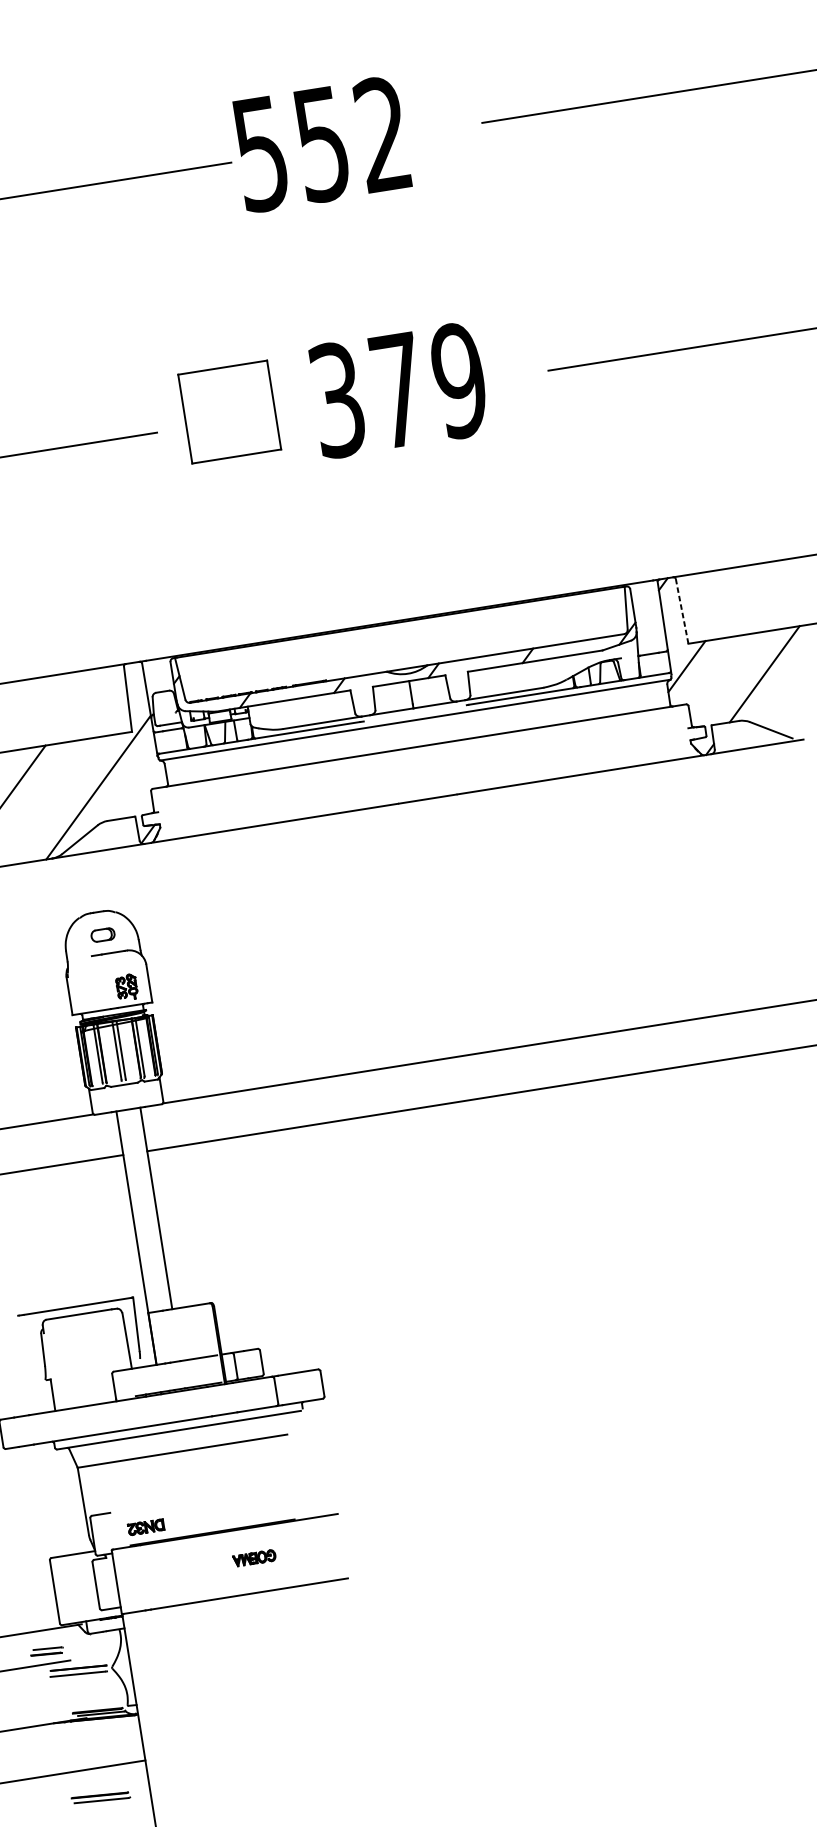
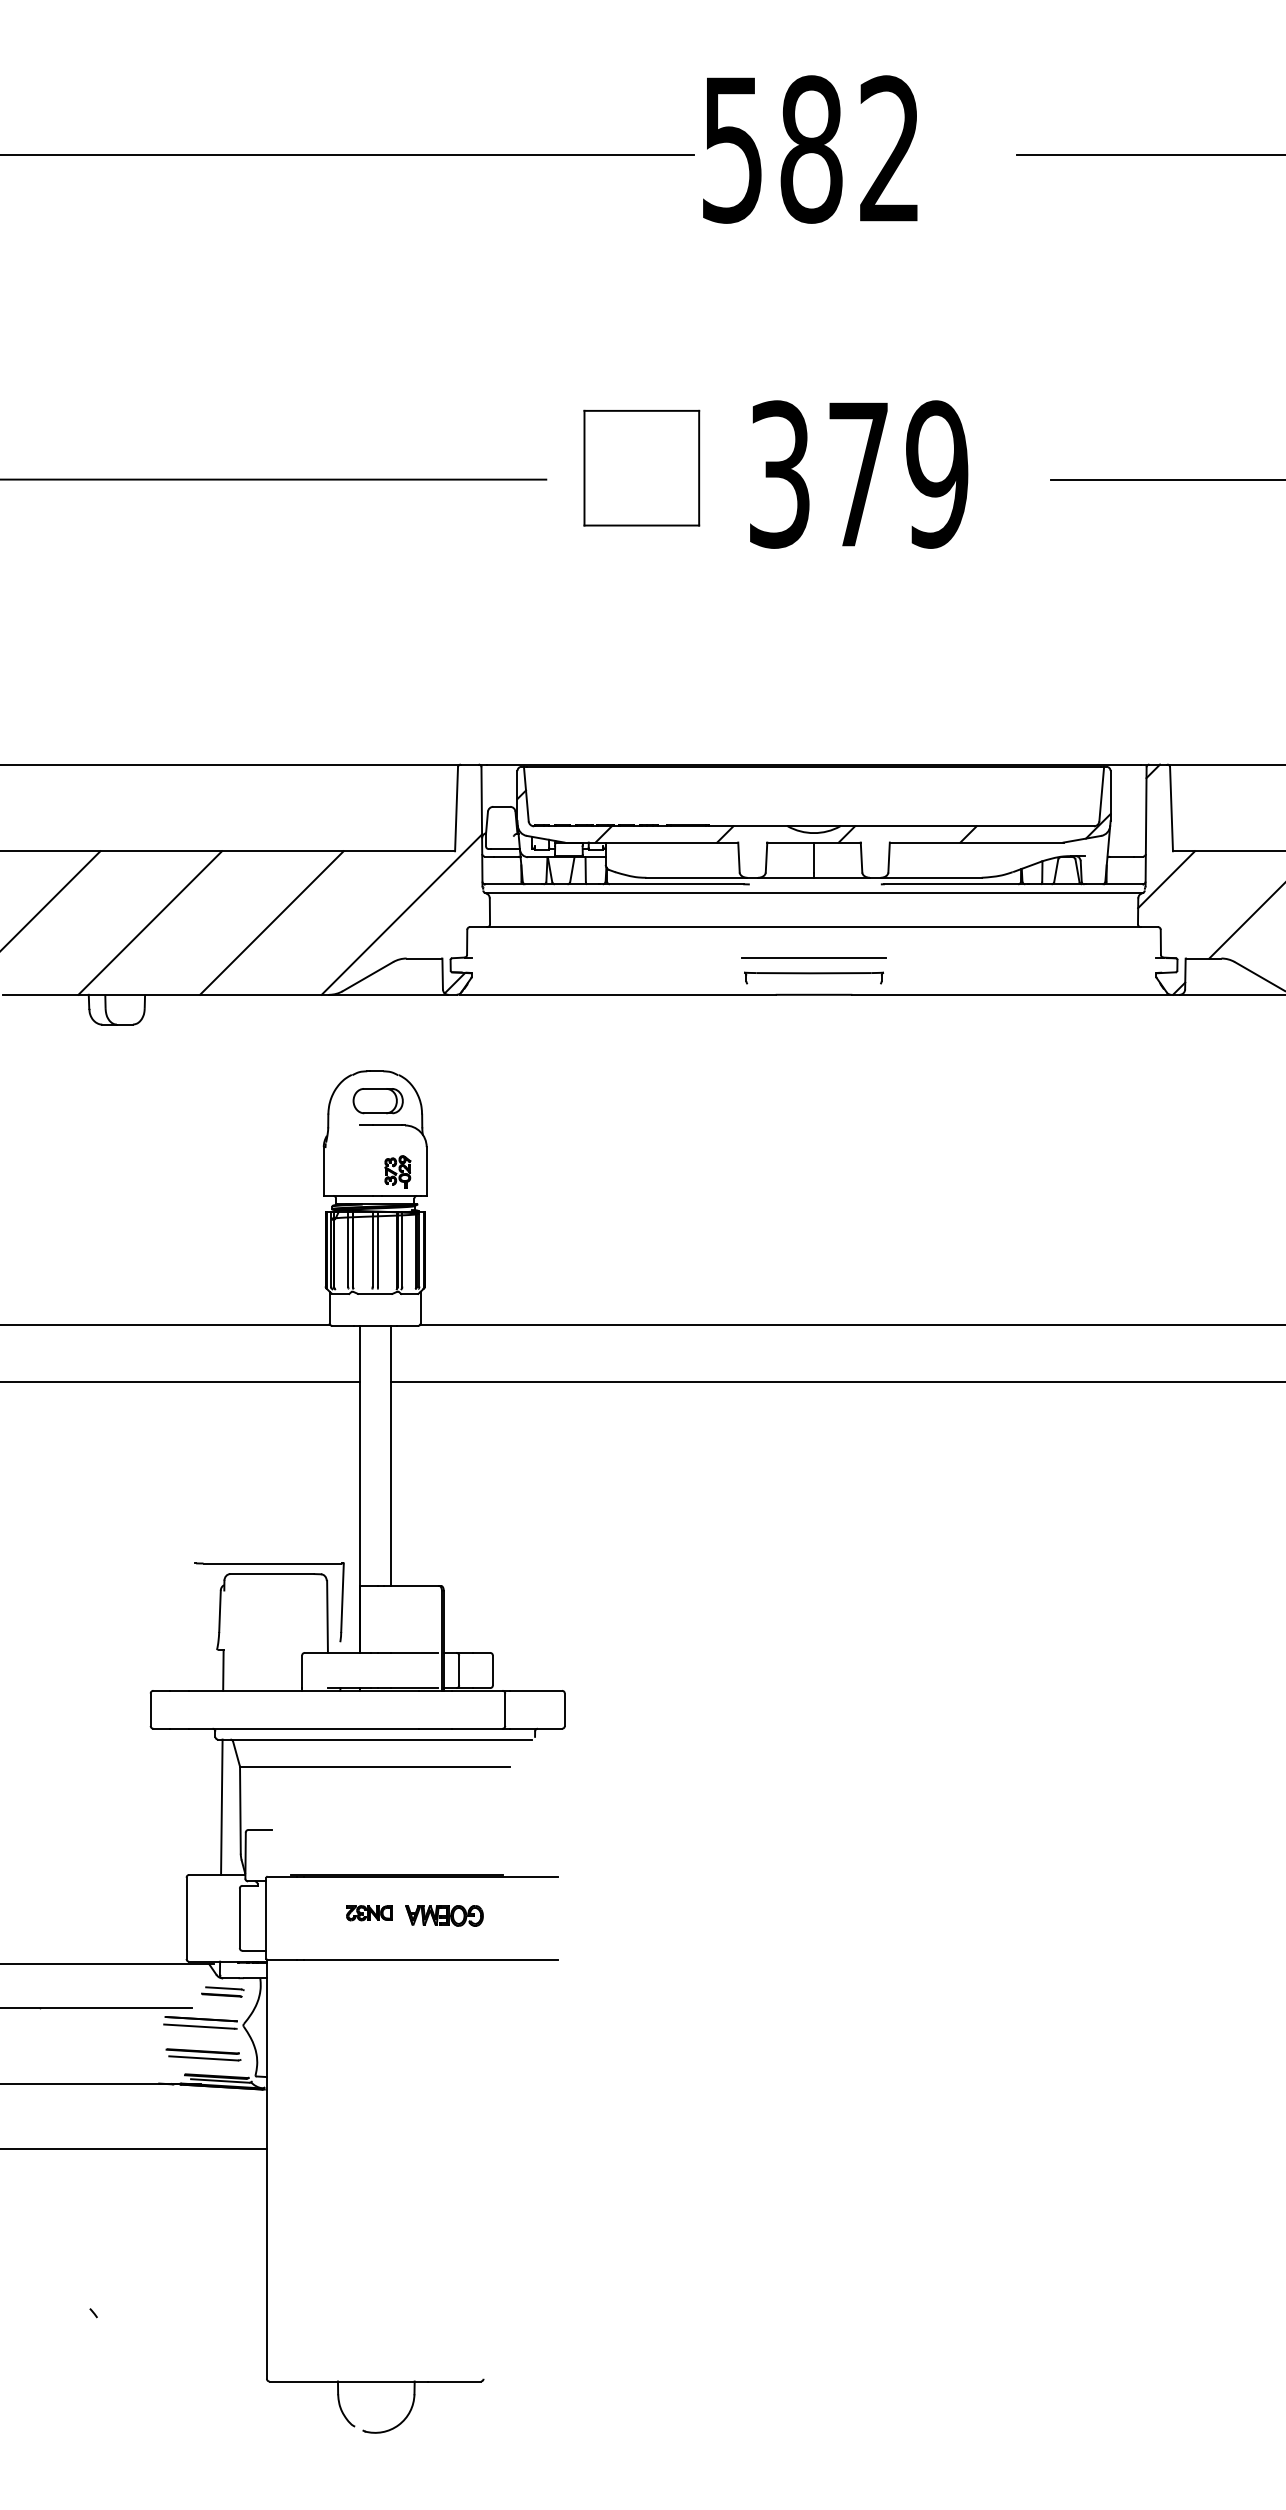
text: (322, 144) -> (811, 149), 552 -> 582
line: (682, 611) -> (1171, 809), dashed -> solid
line: (422, 770) -> (813, 957), added
part: (426, 785) -> (814, 977), added
part: (102, 935) -> (377, 1101), size x1.67
line: (68, 1501) -> (221, 1807), added
part: (146, 1527) -> (369, 1913), moved
part: (254, 1558) -> (444, 1915), size x1.43
part: (46, 1651) -> (222, 1991), moved
part: (100, 1797) -> (203, 2054), moved

